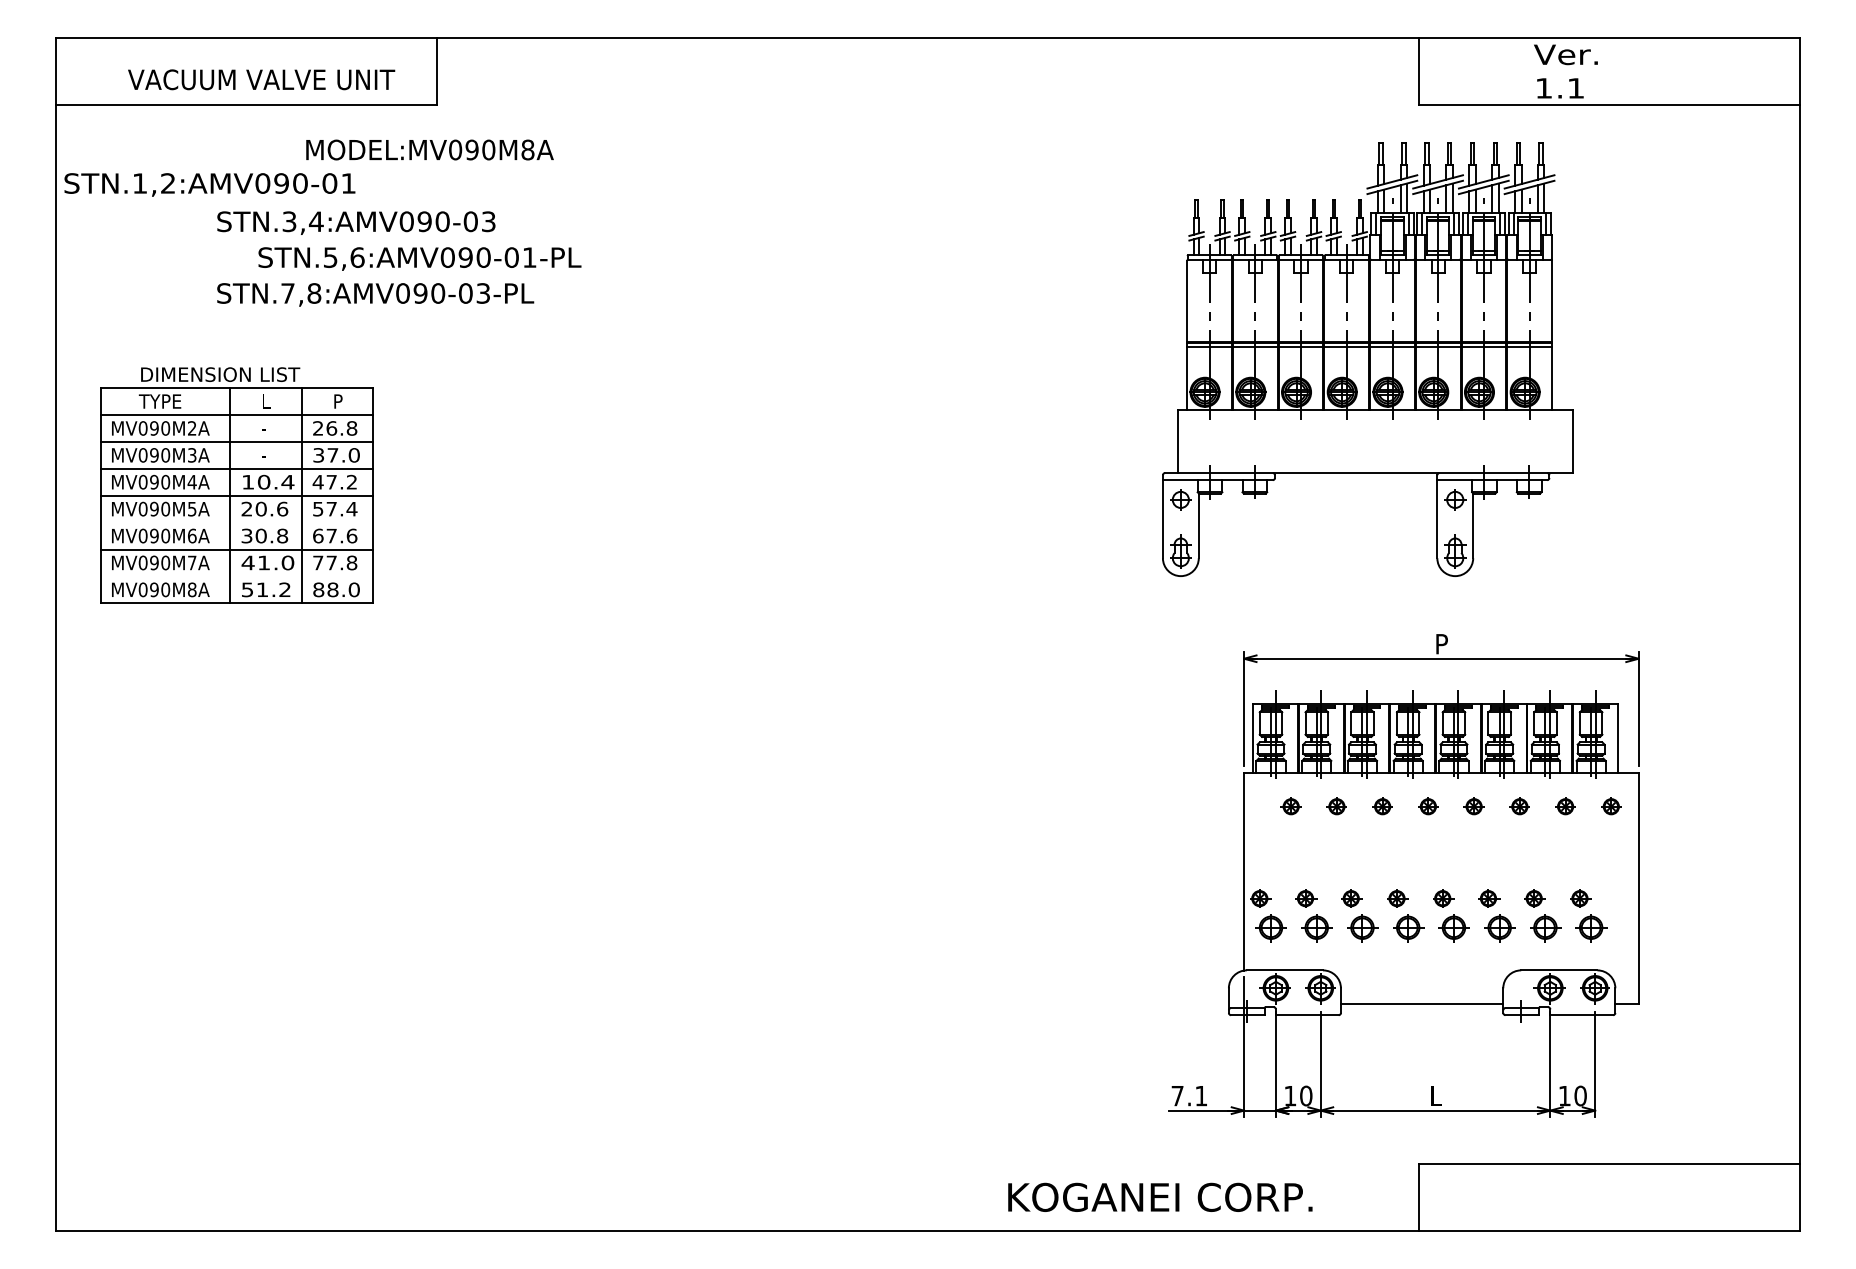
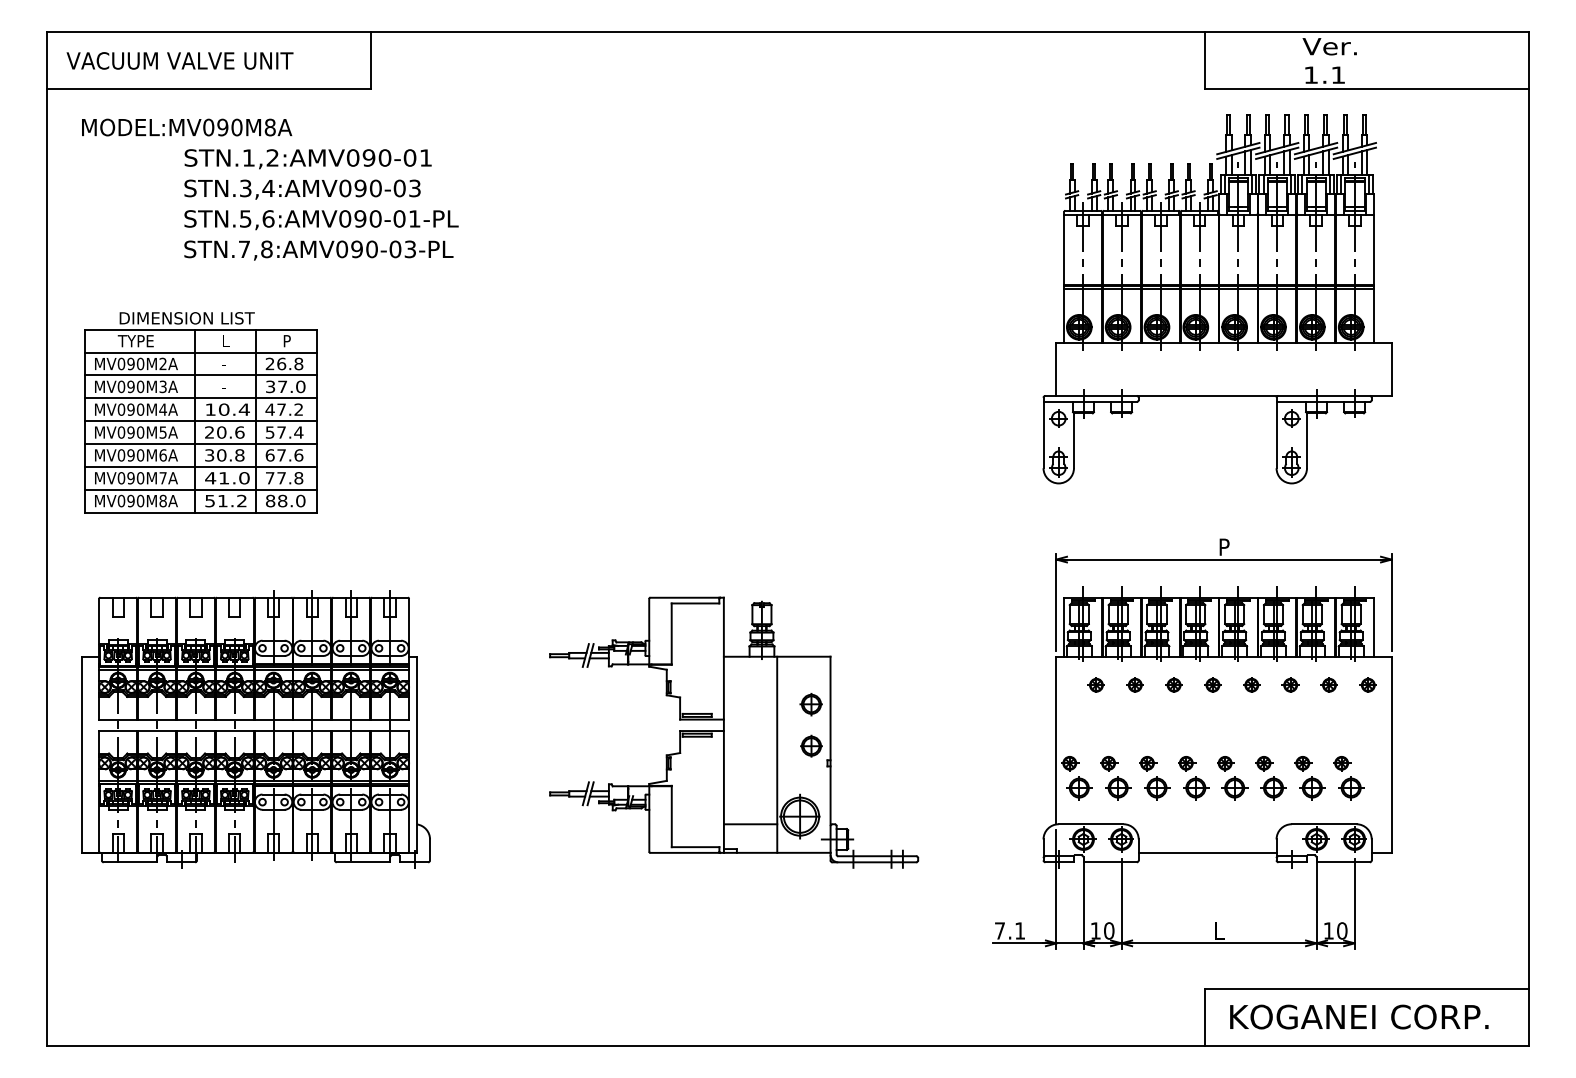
text: (260, 79) -> (179, 60), moved
text: (430, 149) -> (187, 127), moved
text: (209, 185) -> (307, 159), moved
text: (419, 259) -> (321, 220), moved
part: (1367, 359) -> (1217, 299), moved
line: (236, 522) -> (200, 443), added
line: (236, 576) -> (200, 489), added
part: (300, 858) -> (255, 729), added
part: (865, 862) -> (734, 732), added
text: (1160, 1196) -> (1359, 1016), moved

